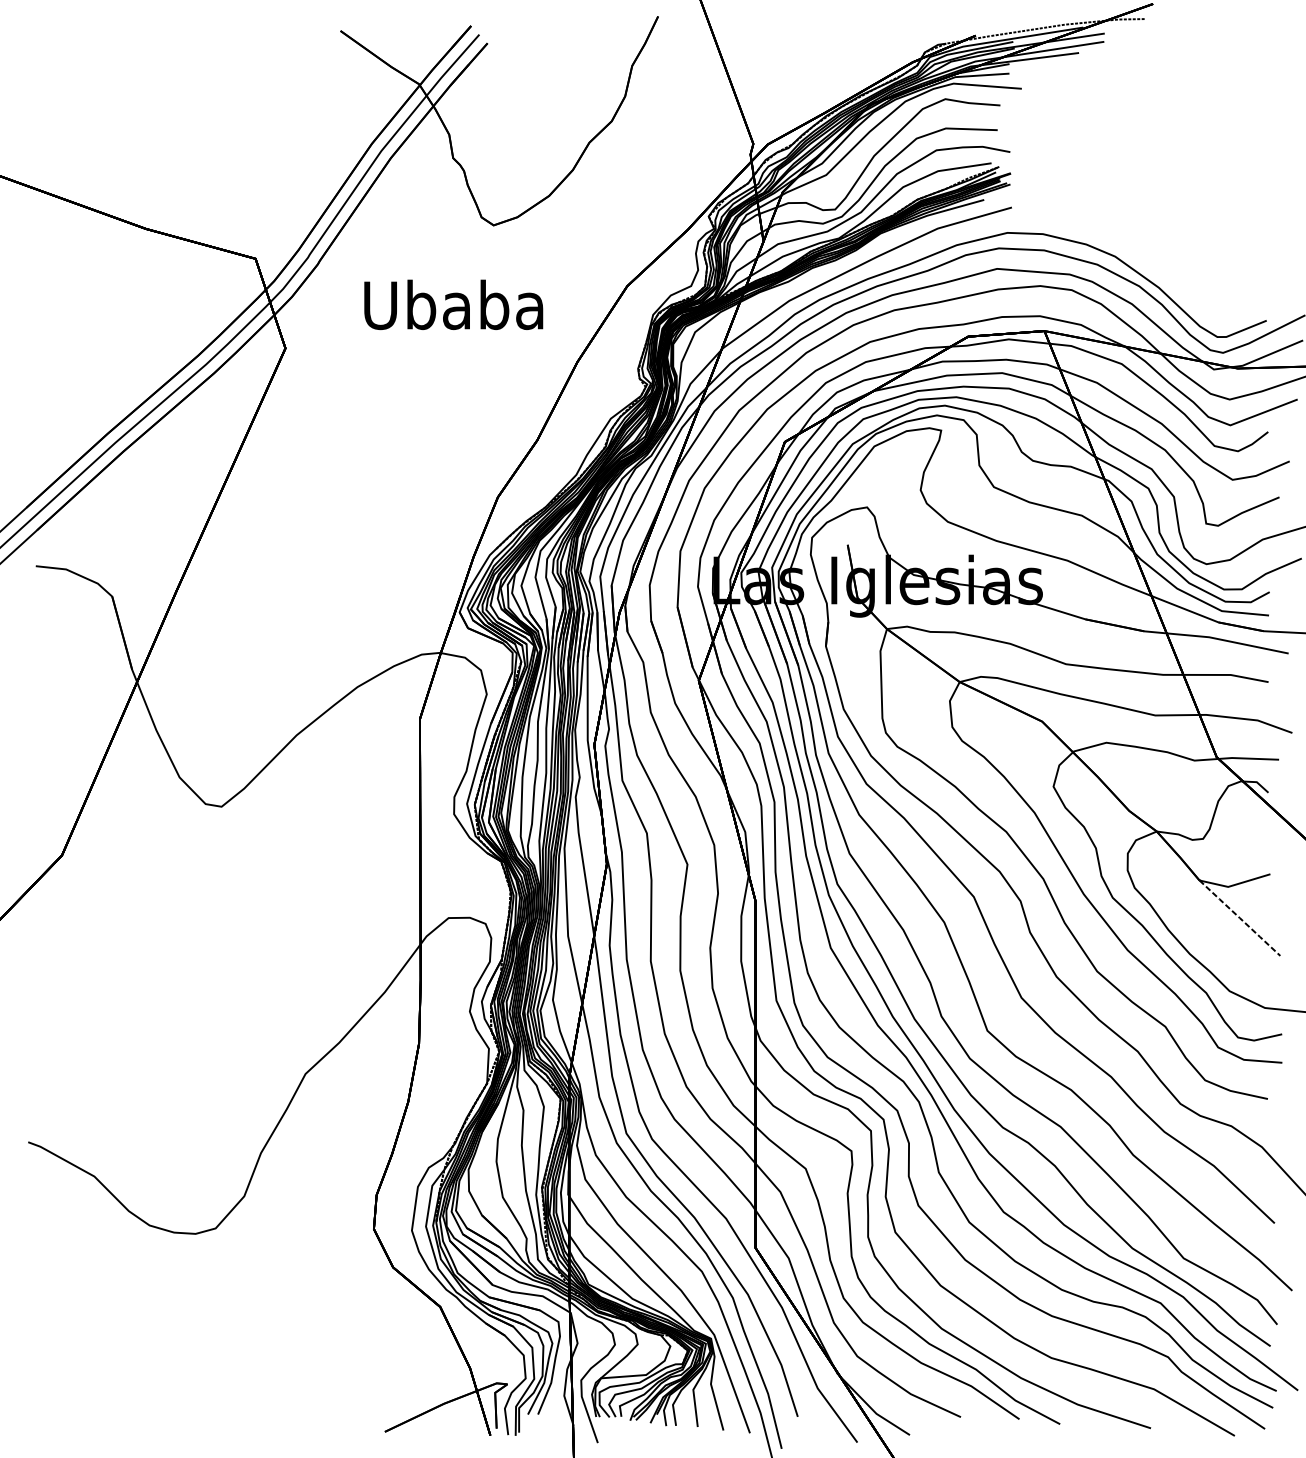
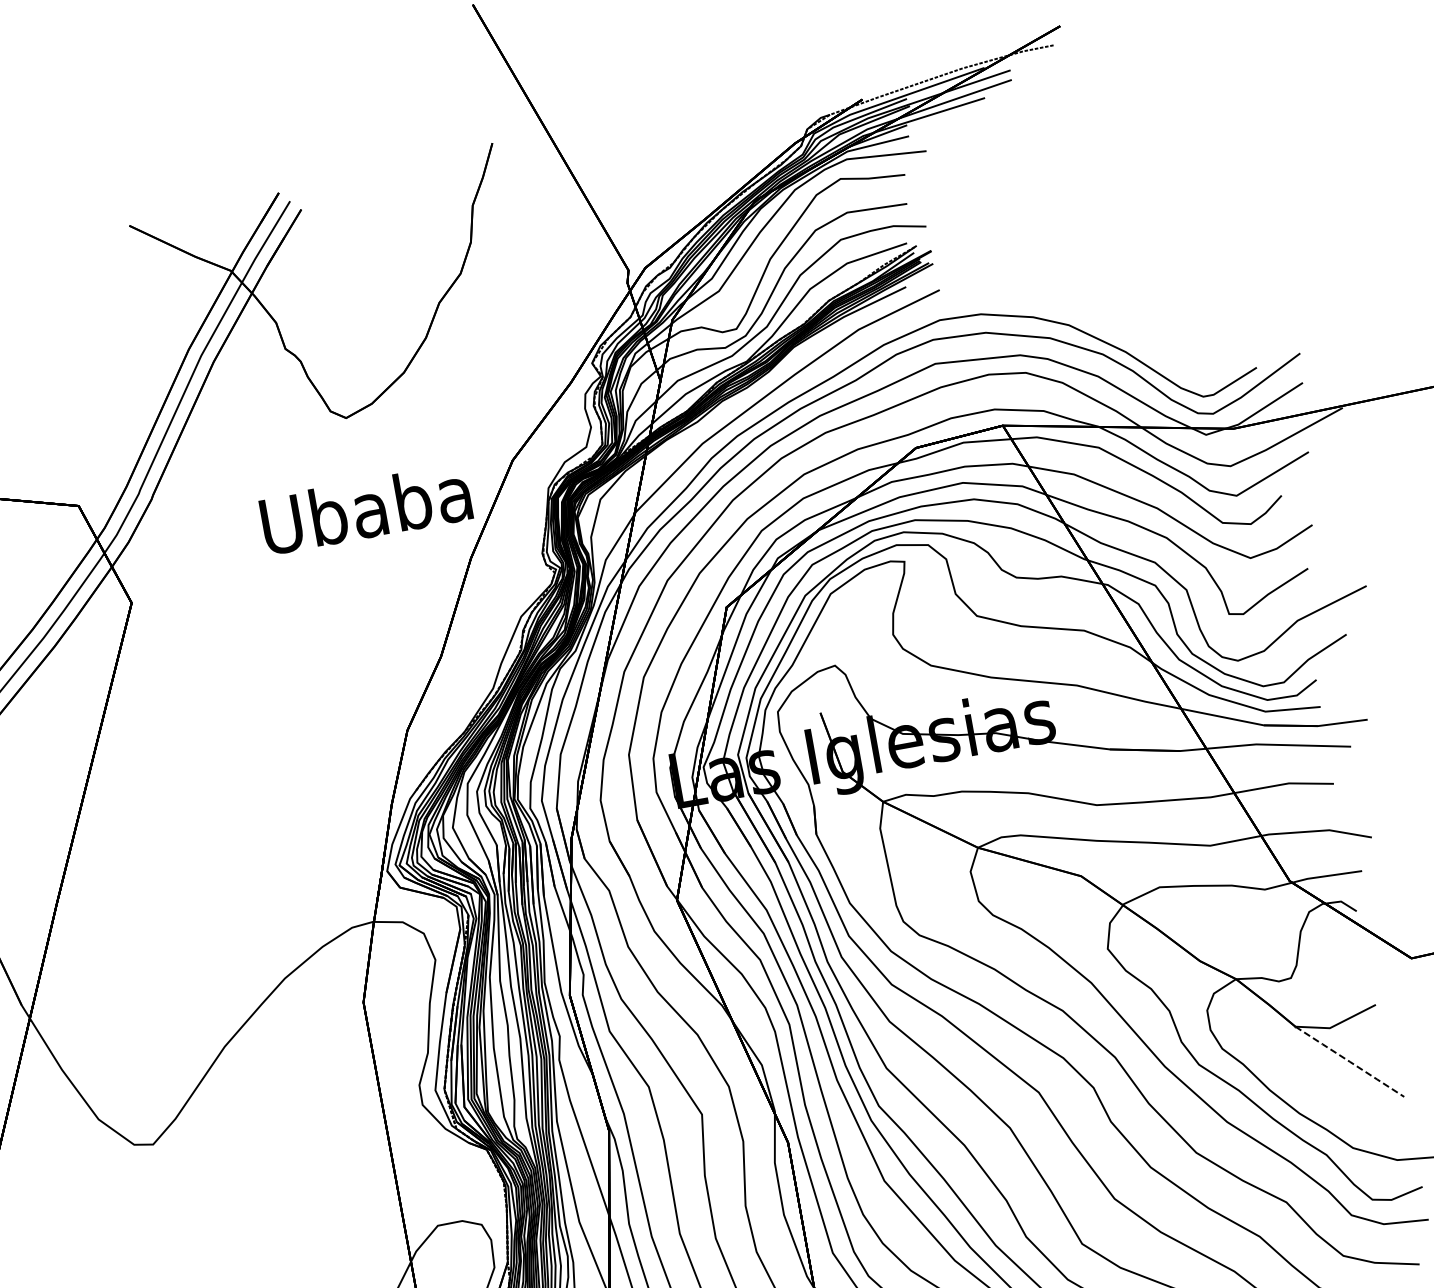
text: (453, 304) -> (365, 508), moved

